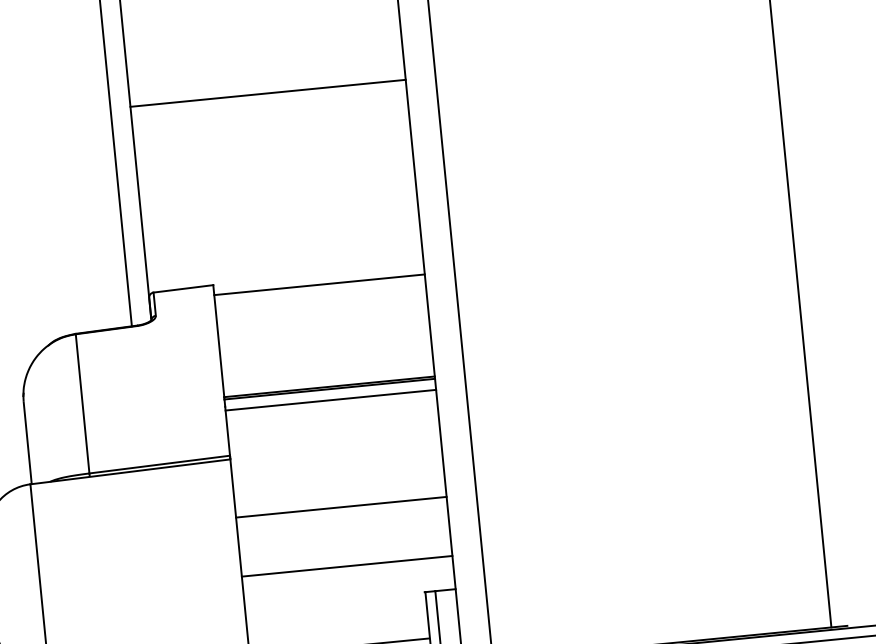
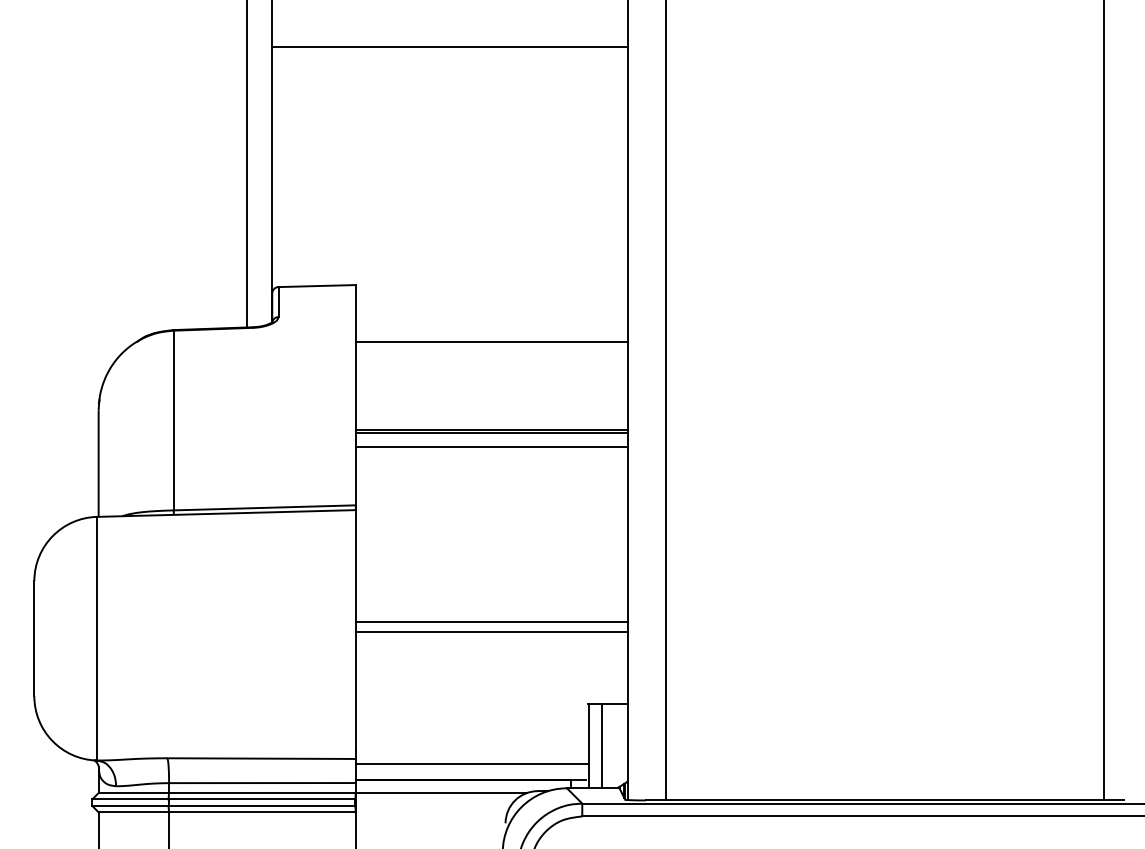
line: (319, 284) -> (491, 341), moved
line: (341, 507) -> (491, 622), moved
line: (346, 566) -> (491, 632), moved

